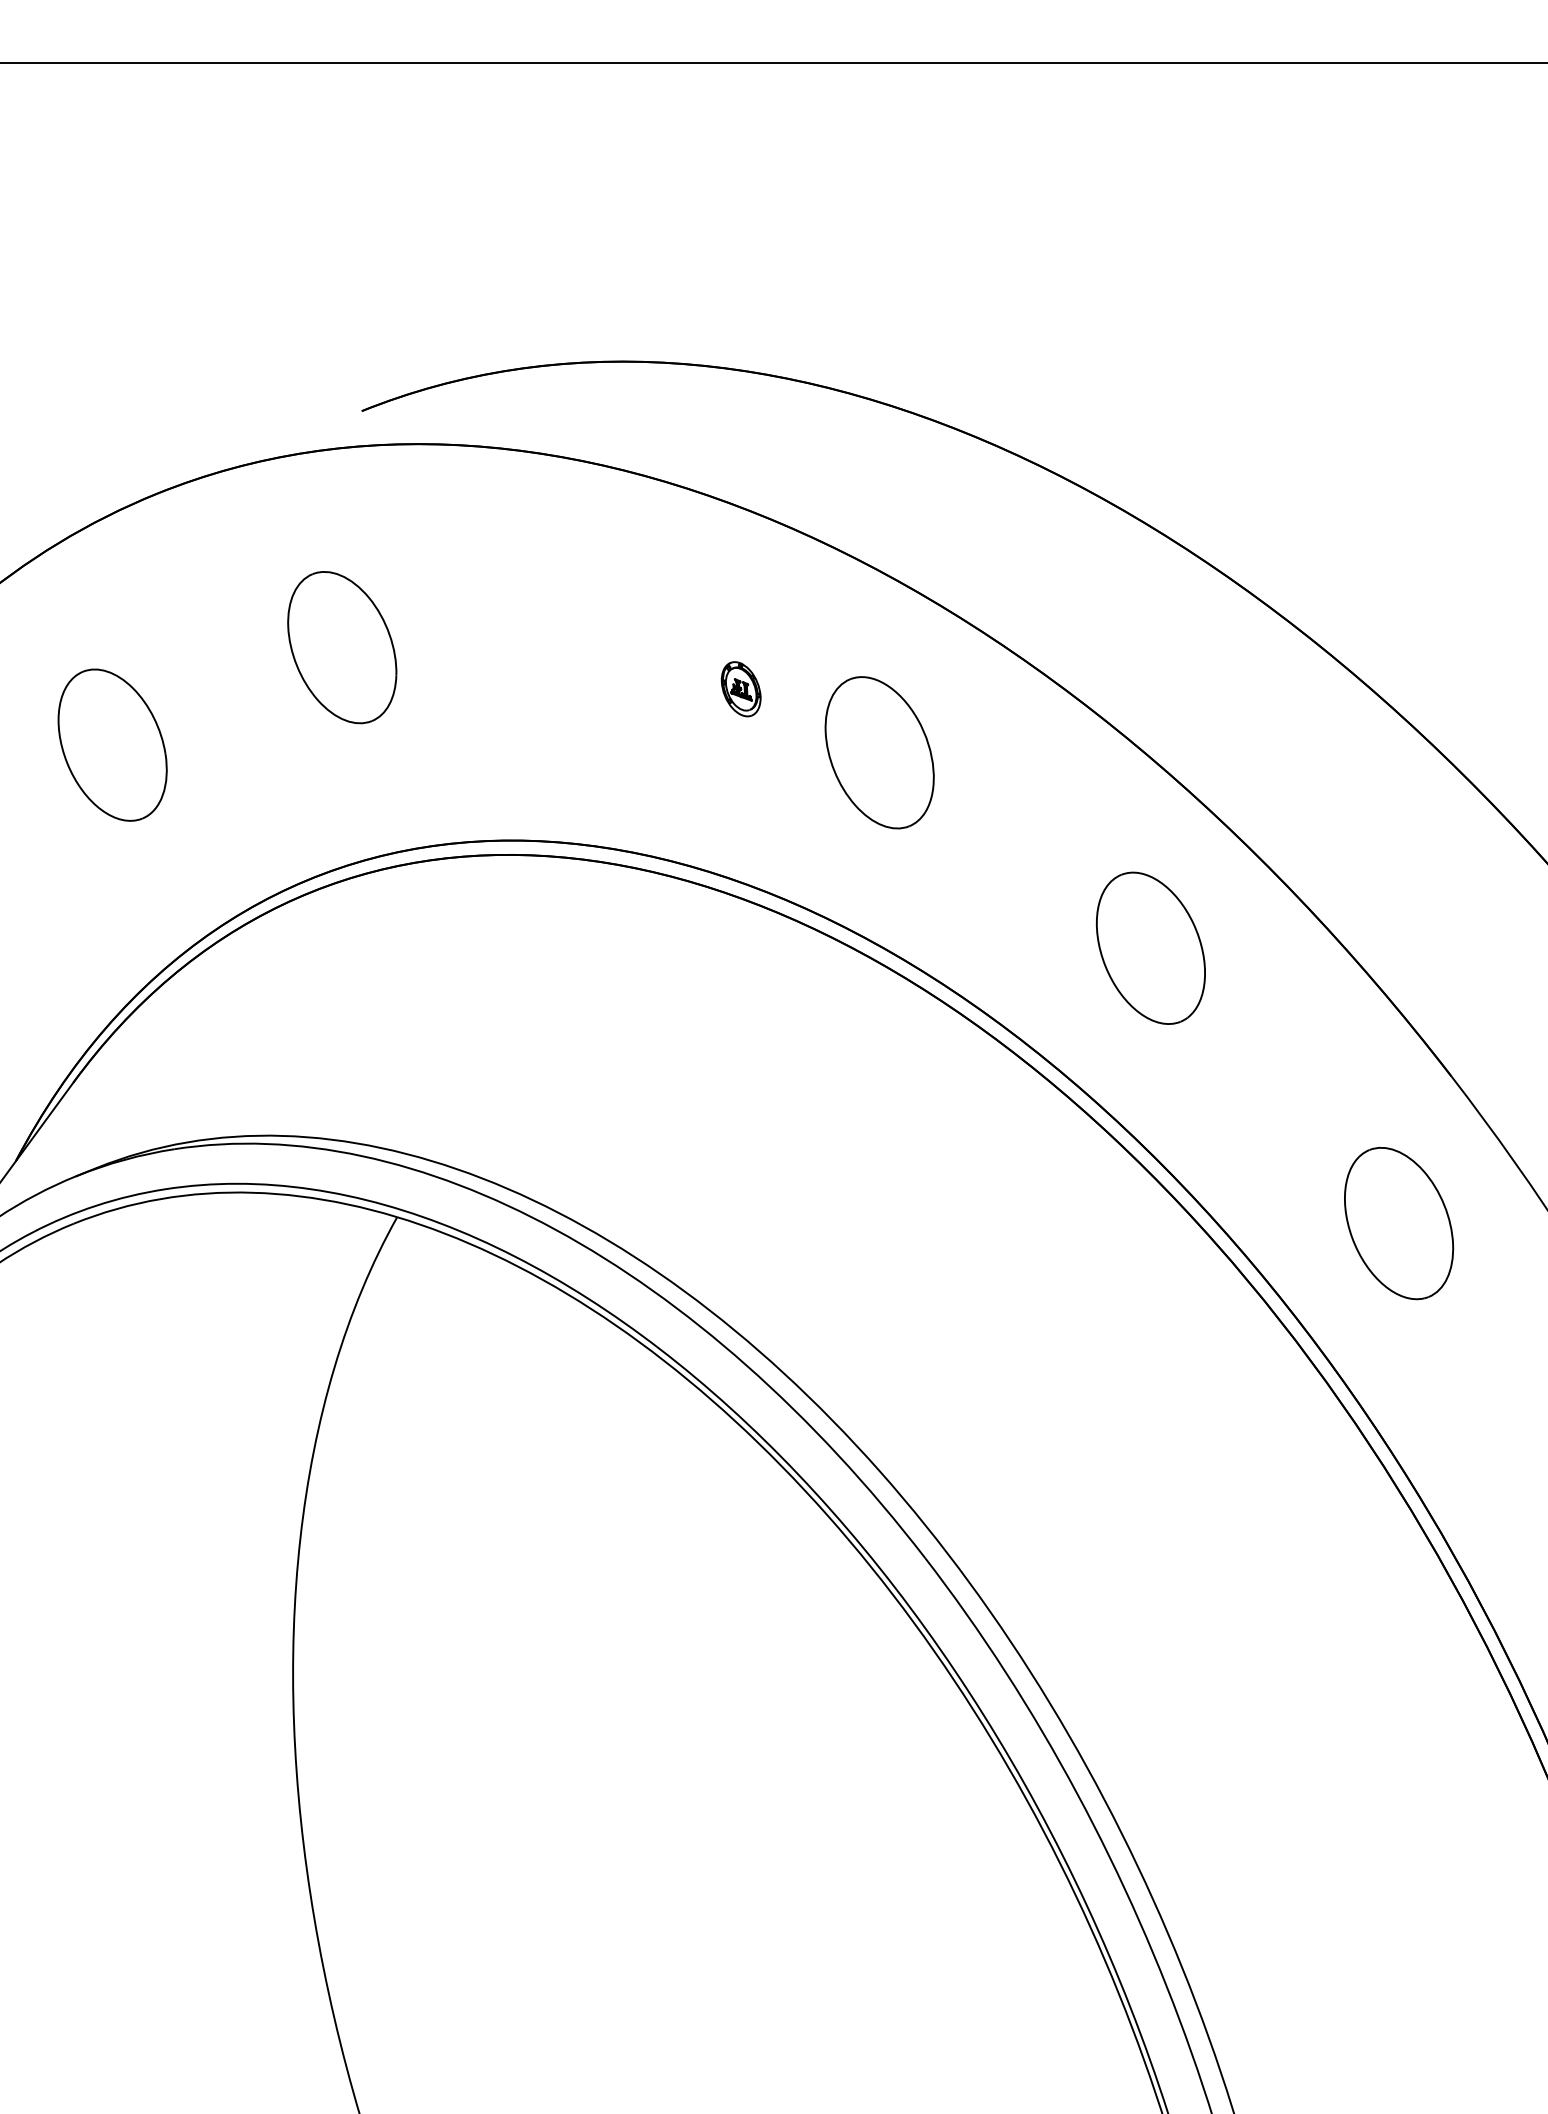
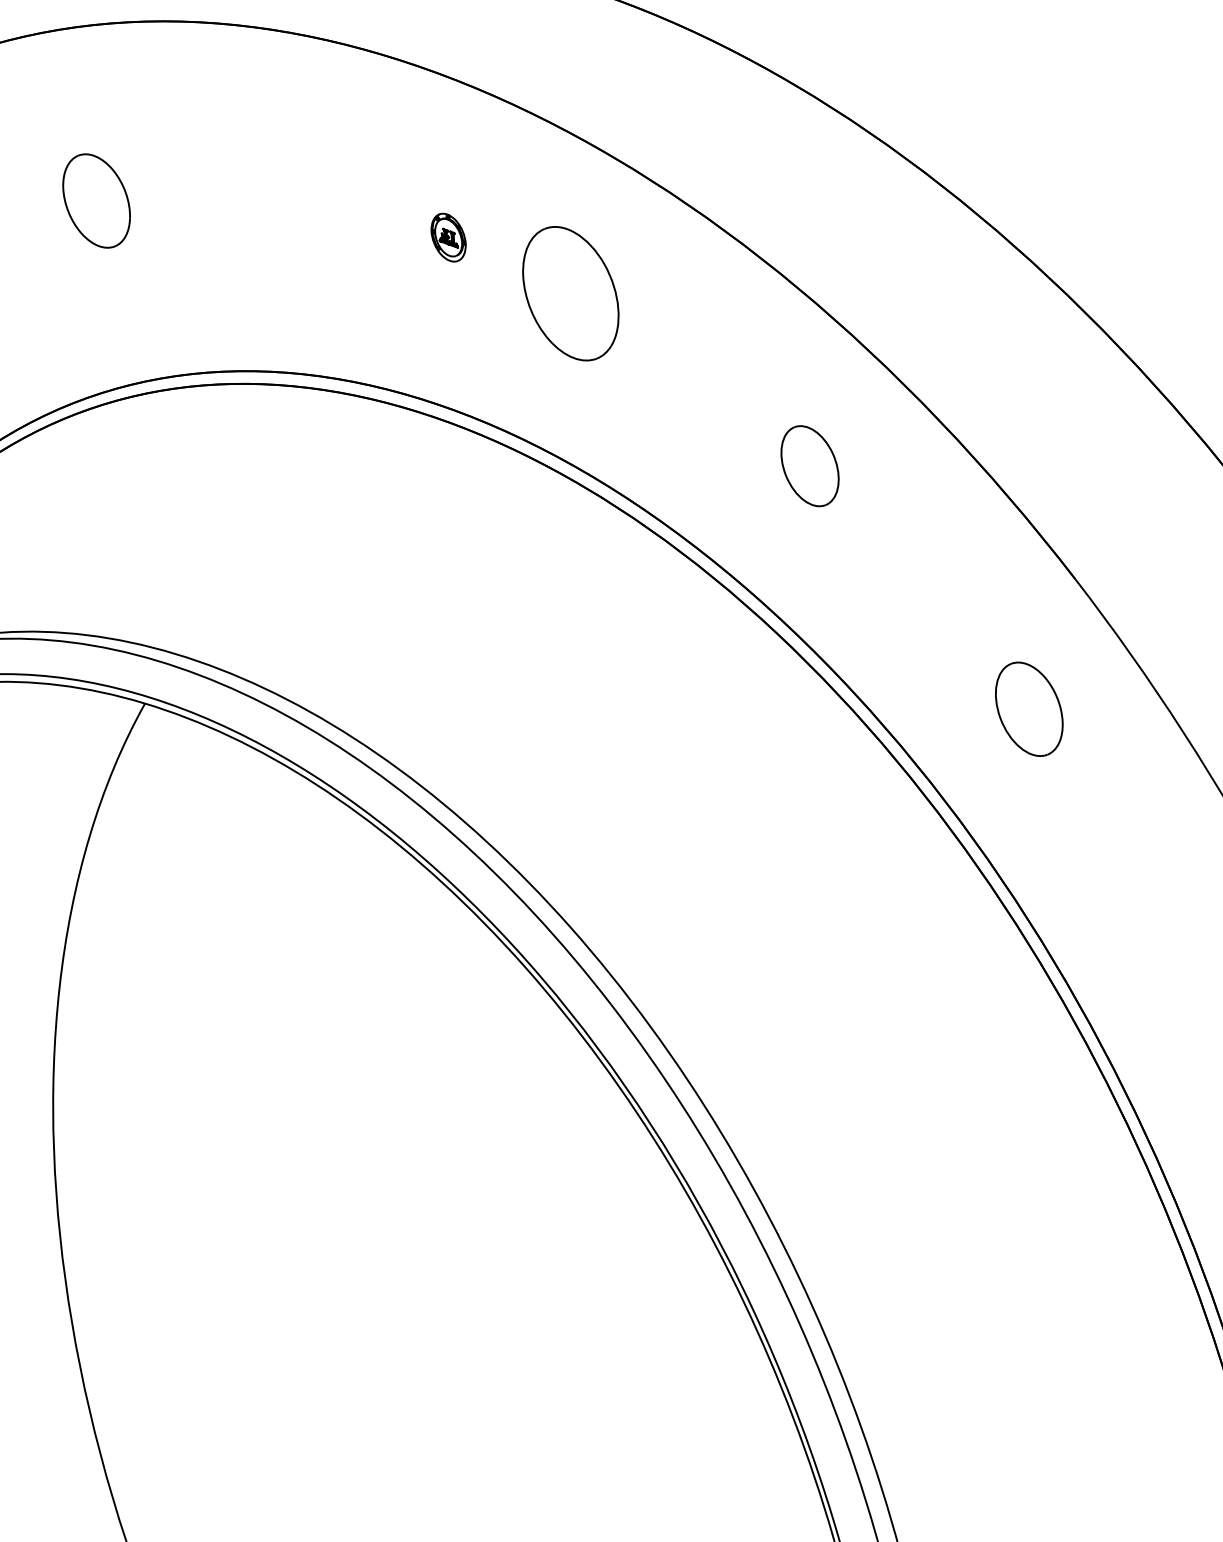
part: (342, 647) -> (96, 200), size x0.7
part: (1150, 947) -> (809, 465), size x0.6
part: (1399, 1223) -> (1029, 709), size x0.7

